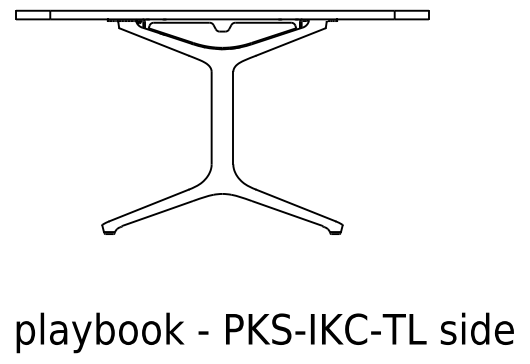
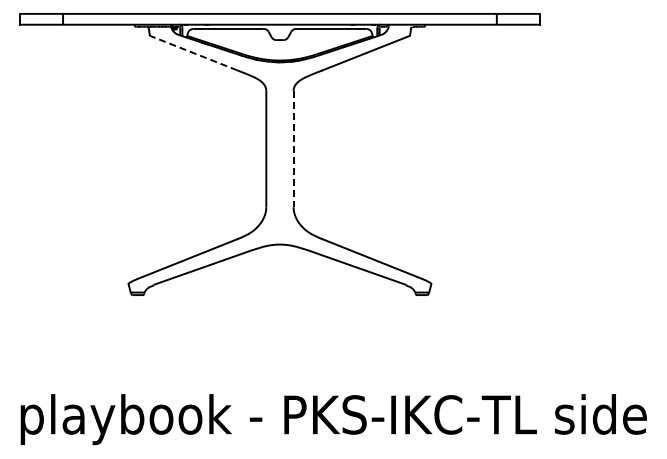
line: (153, 42) -> (193, 53), solid -> dashed
line: (233, 118) -> (293, 149), solid -> dashed

